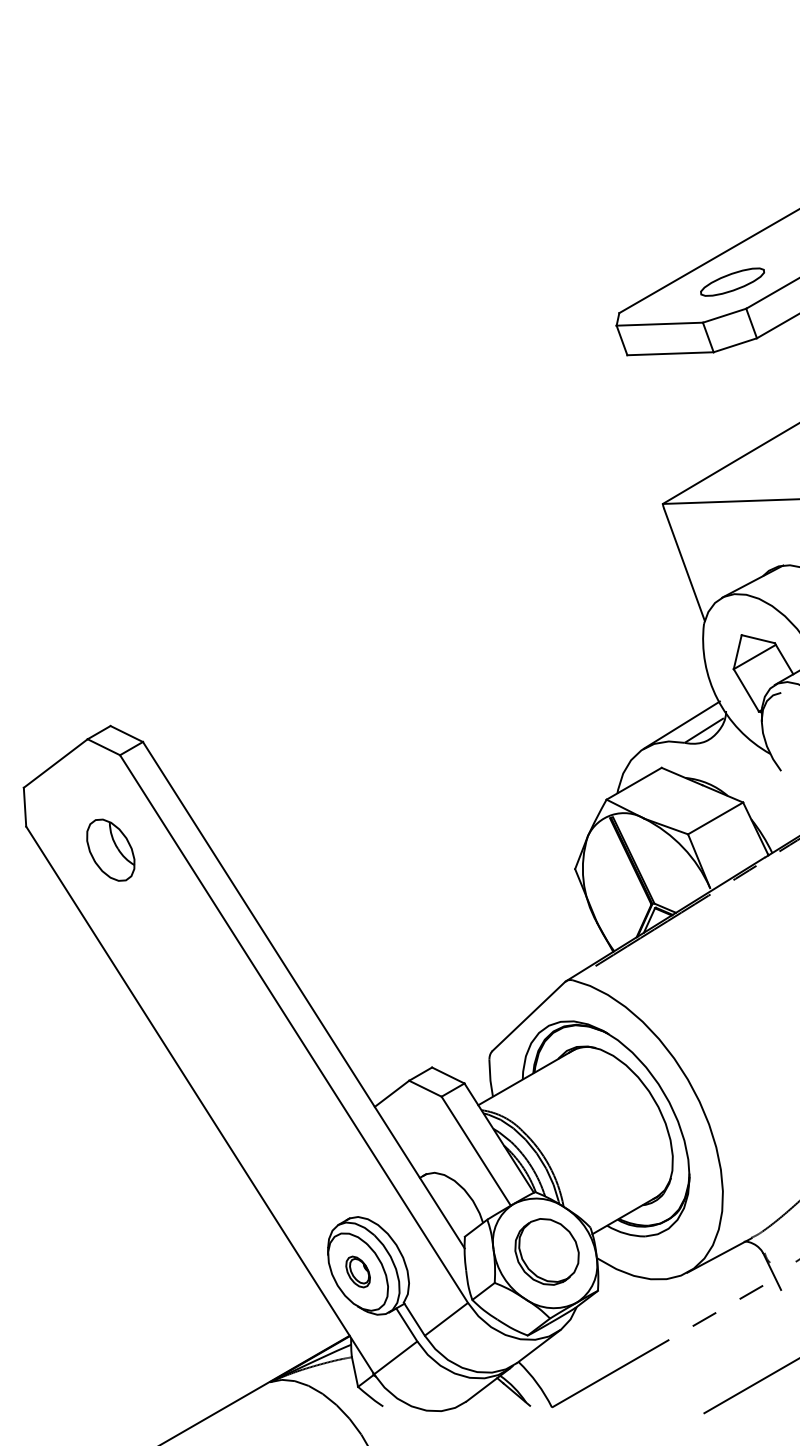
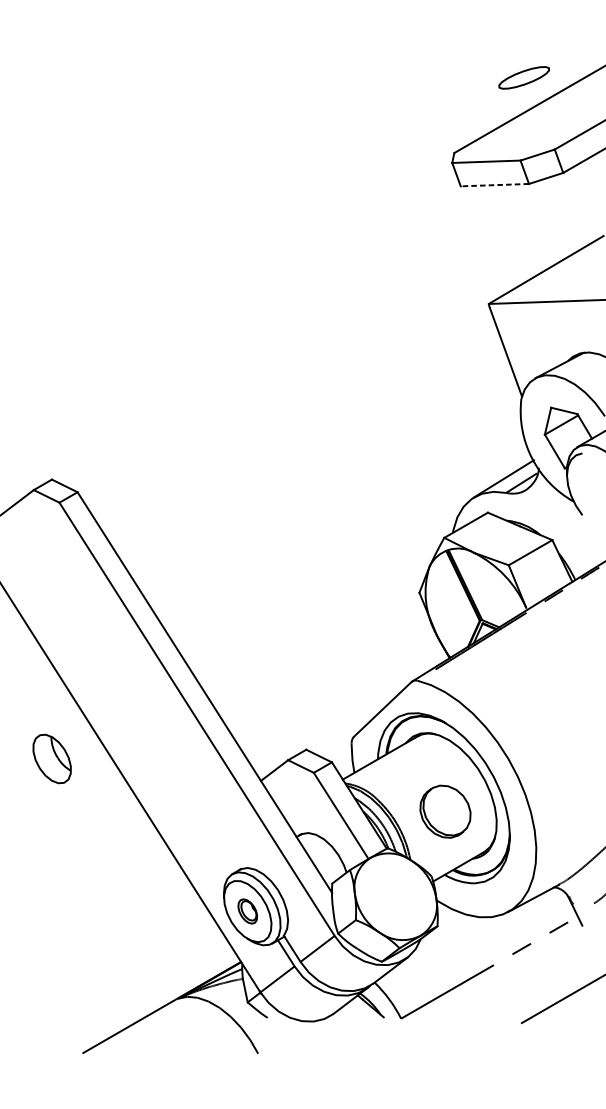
part: (732, 281) -> (524, 77), moved
line: (670, 353) -> (494, 184), solid -> dashed
part: (110, 849) -> (51, 758), moved
part: (546, 1251) -> (445, 811), moved

